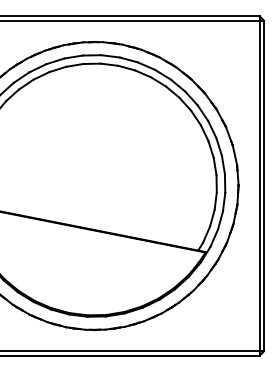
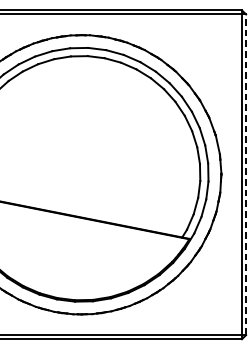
line: (264, 185) -> (246, 174), solid -> dashed

